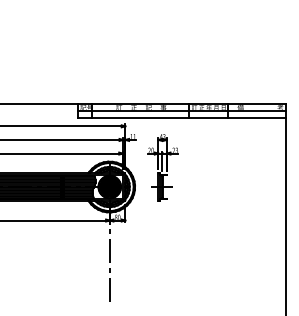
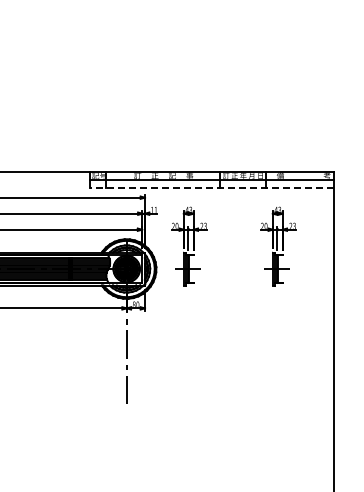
line: (181, 117) -> (211, 187), solid -> dashed
part: (238, 167) -> (278, 246), added

